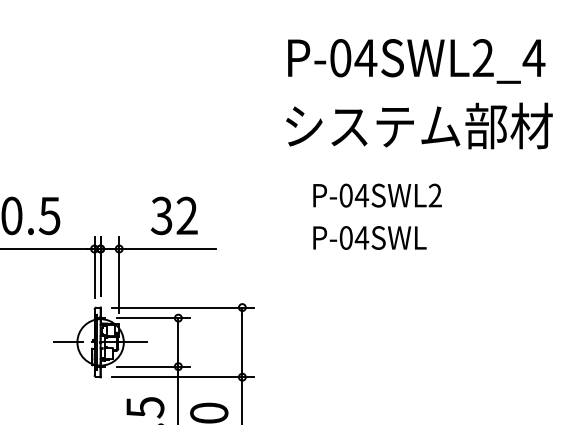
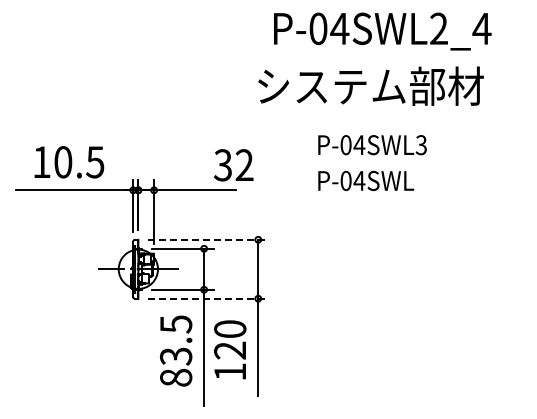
text: (416, 61) -> (382, 31), moved
text: (418, 125) -> (370, 85), moved
text: (434, 196) -> (420, 145), P-04SWL2 -> P-04SWL3
text: (174, 216) -> (233, 165), moved
line: (183, 307) -> (208, 239), solid -> dashed
line: (183, 376) -> (208, 298), solid -> dashed

